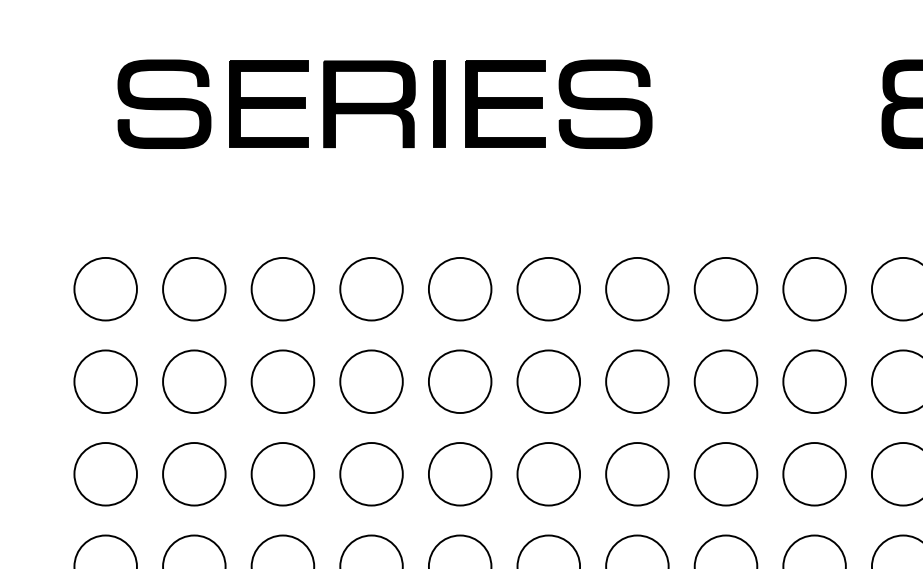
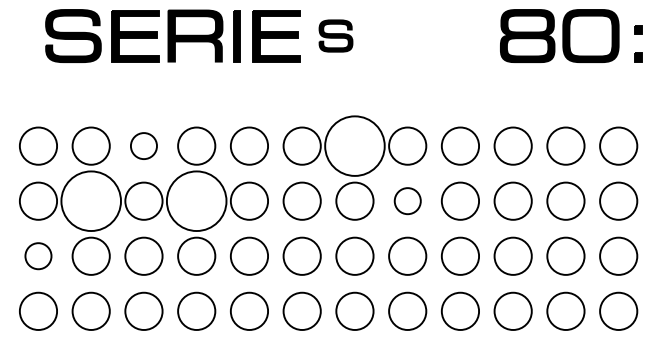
part: (604, 103) -> (335, 35), size x0.6
circle: (282, 288) -> (143, 145), size x0.7
circle: (636, 288) -> (354, 145), size x1.6
circle: (193, 380) -> (90, 200), size x1.6
circle: (371, 380) -> (196, 200), size x1.6
circle: (725, 380) -> (407, 200), size x0.7
circle: (105, 472) -> (38, 255), size x0.7

